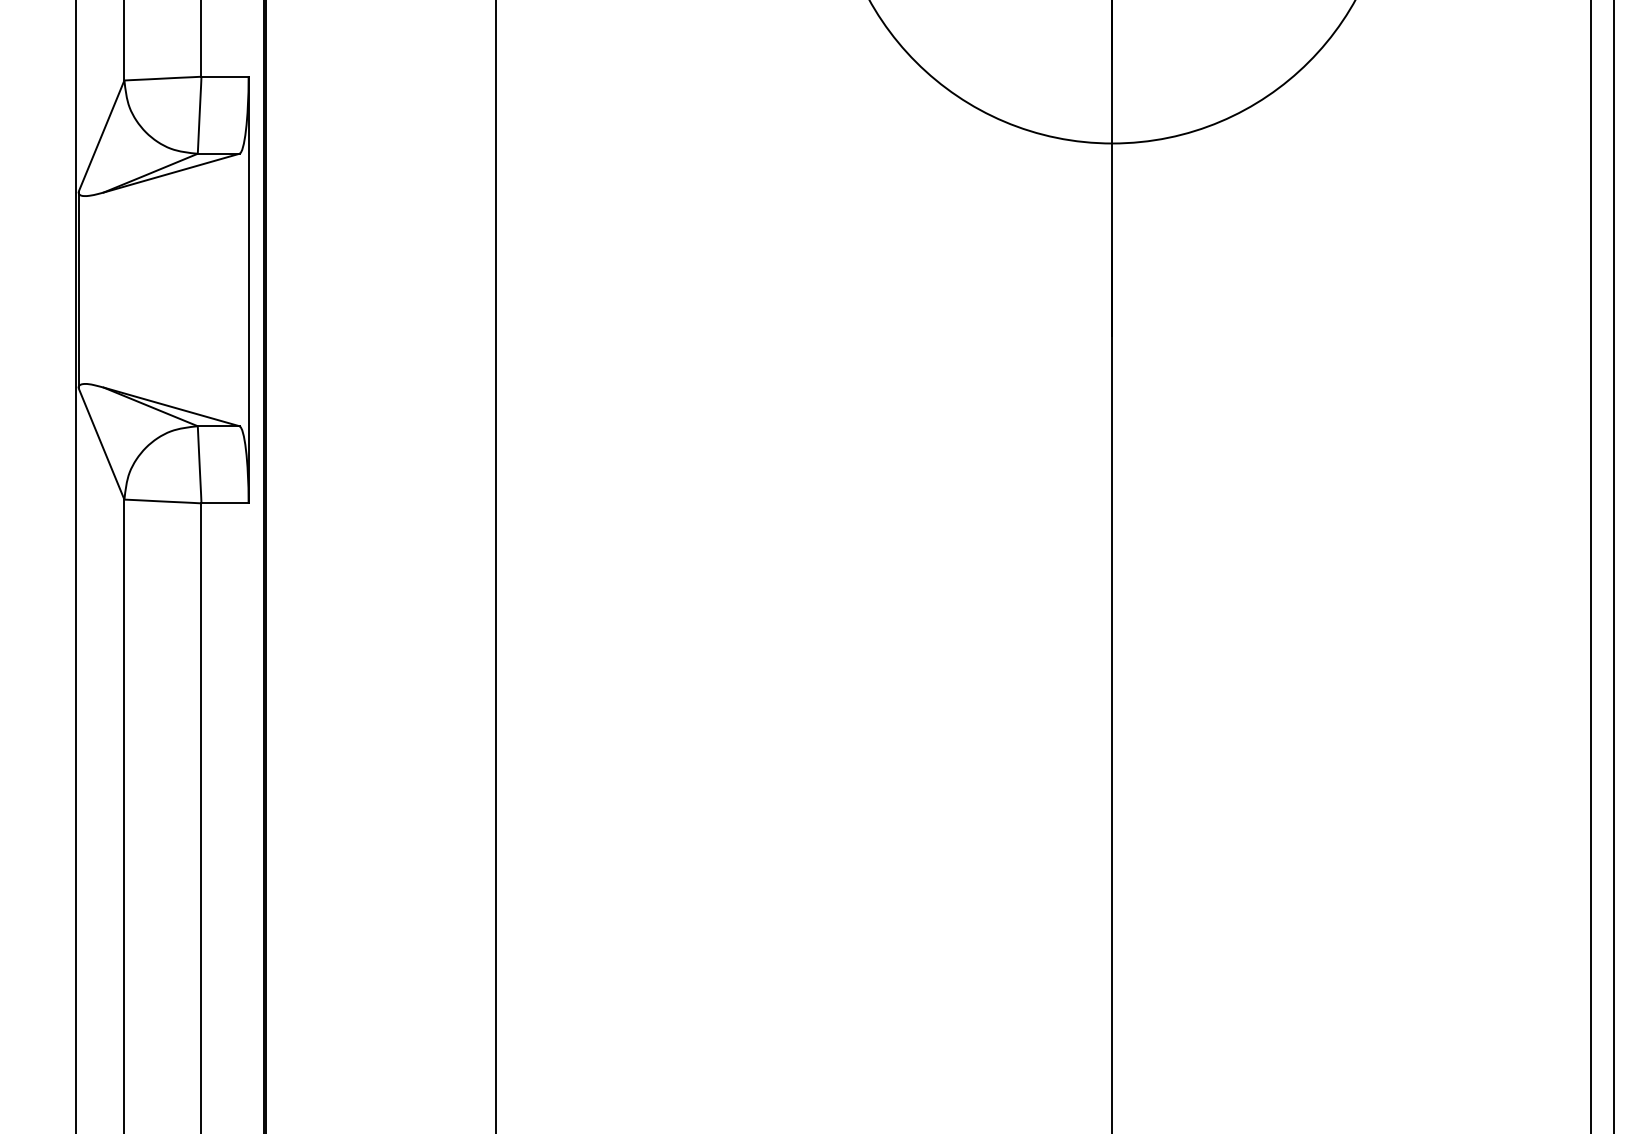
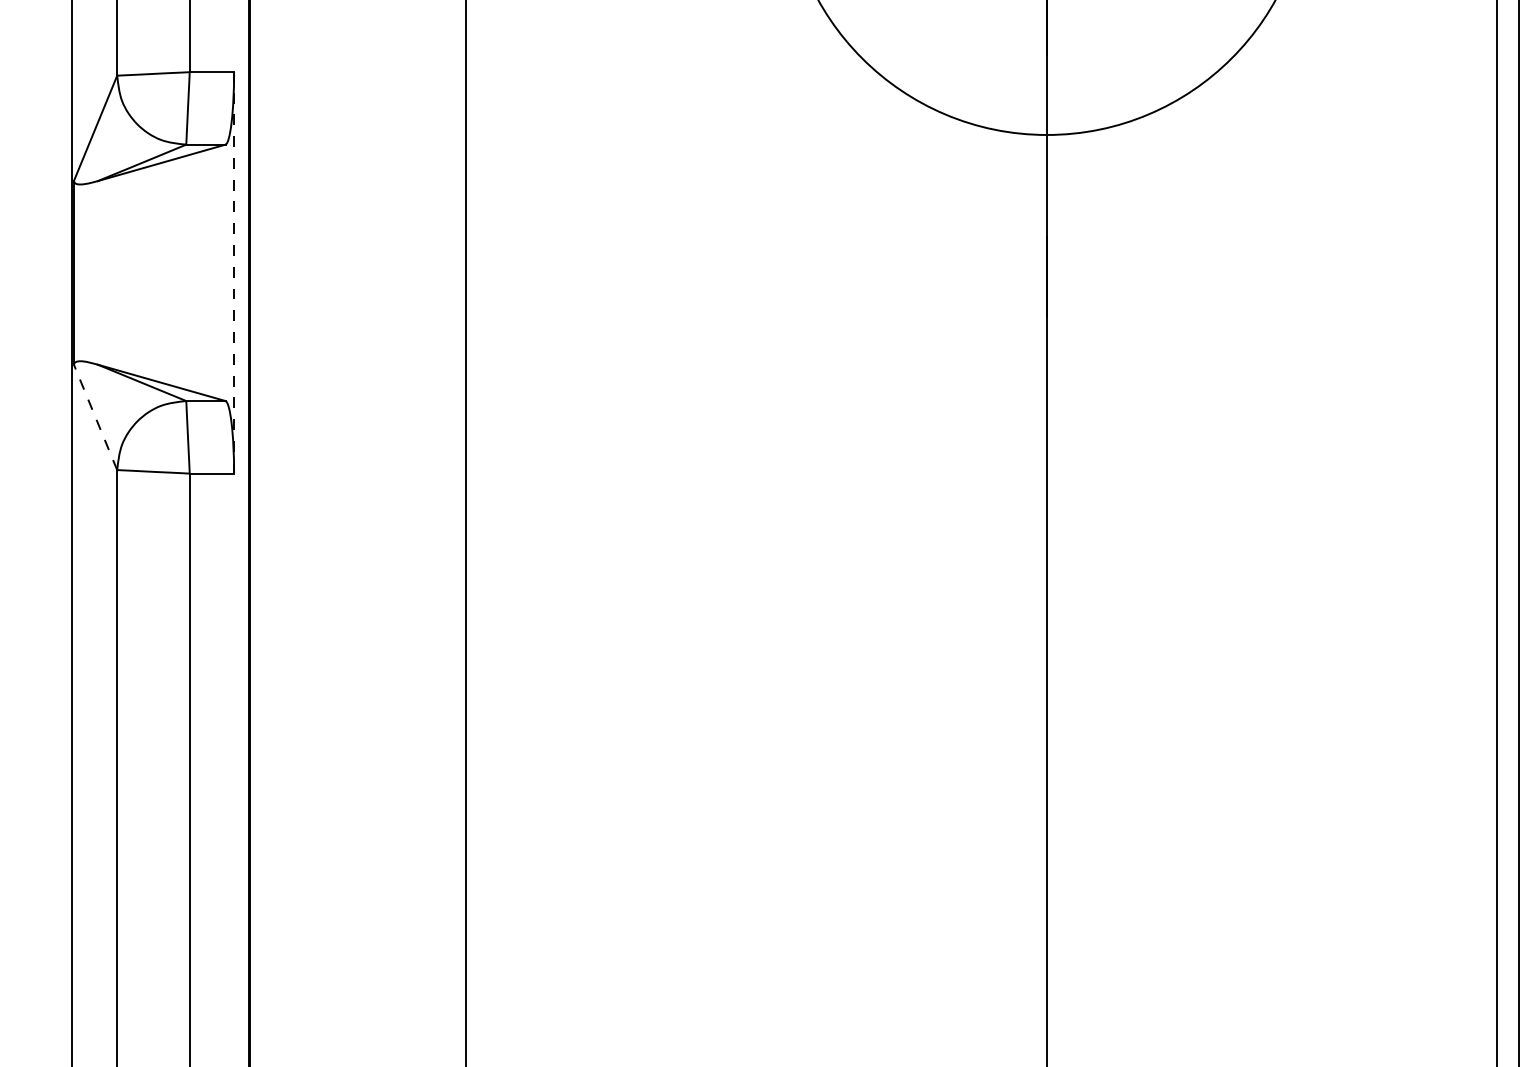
line: (249, 289) -> (234, 272), solid -> dashed
line: (101, 442) -> (95, 416), solid -> dashed

